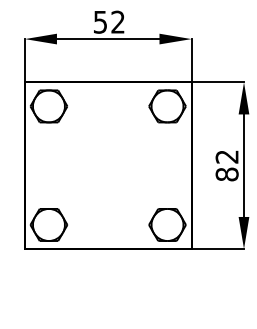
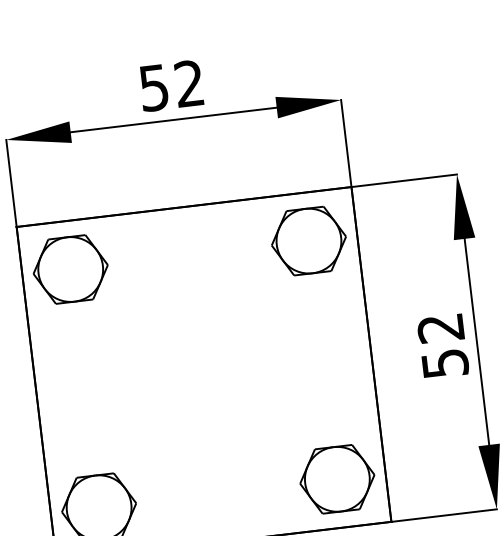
text: (226, 174) -> (443, 363), 82 -> 52

